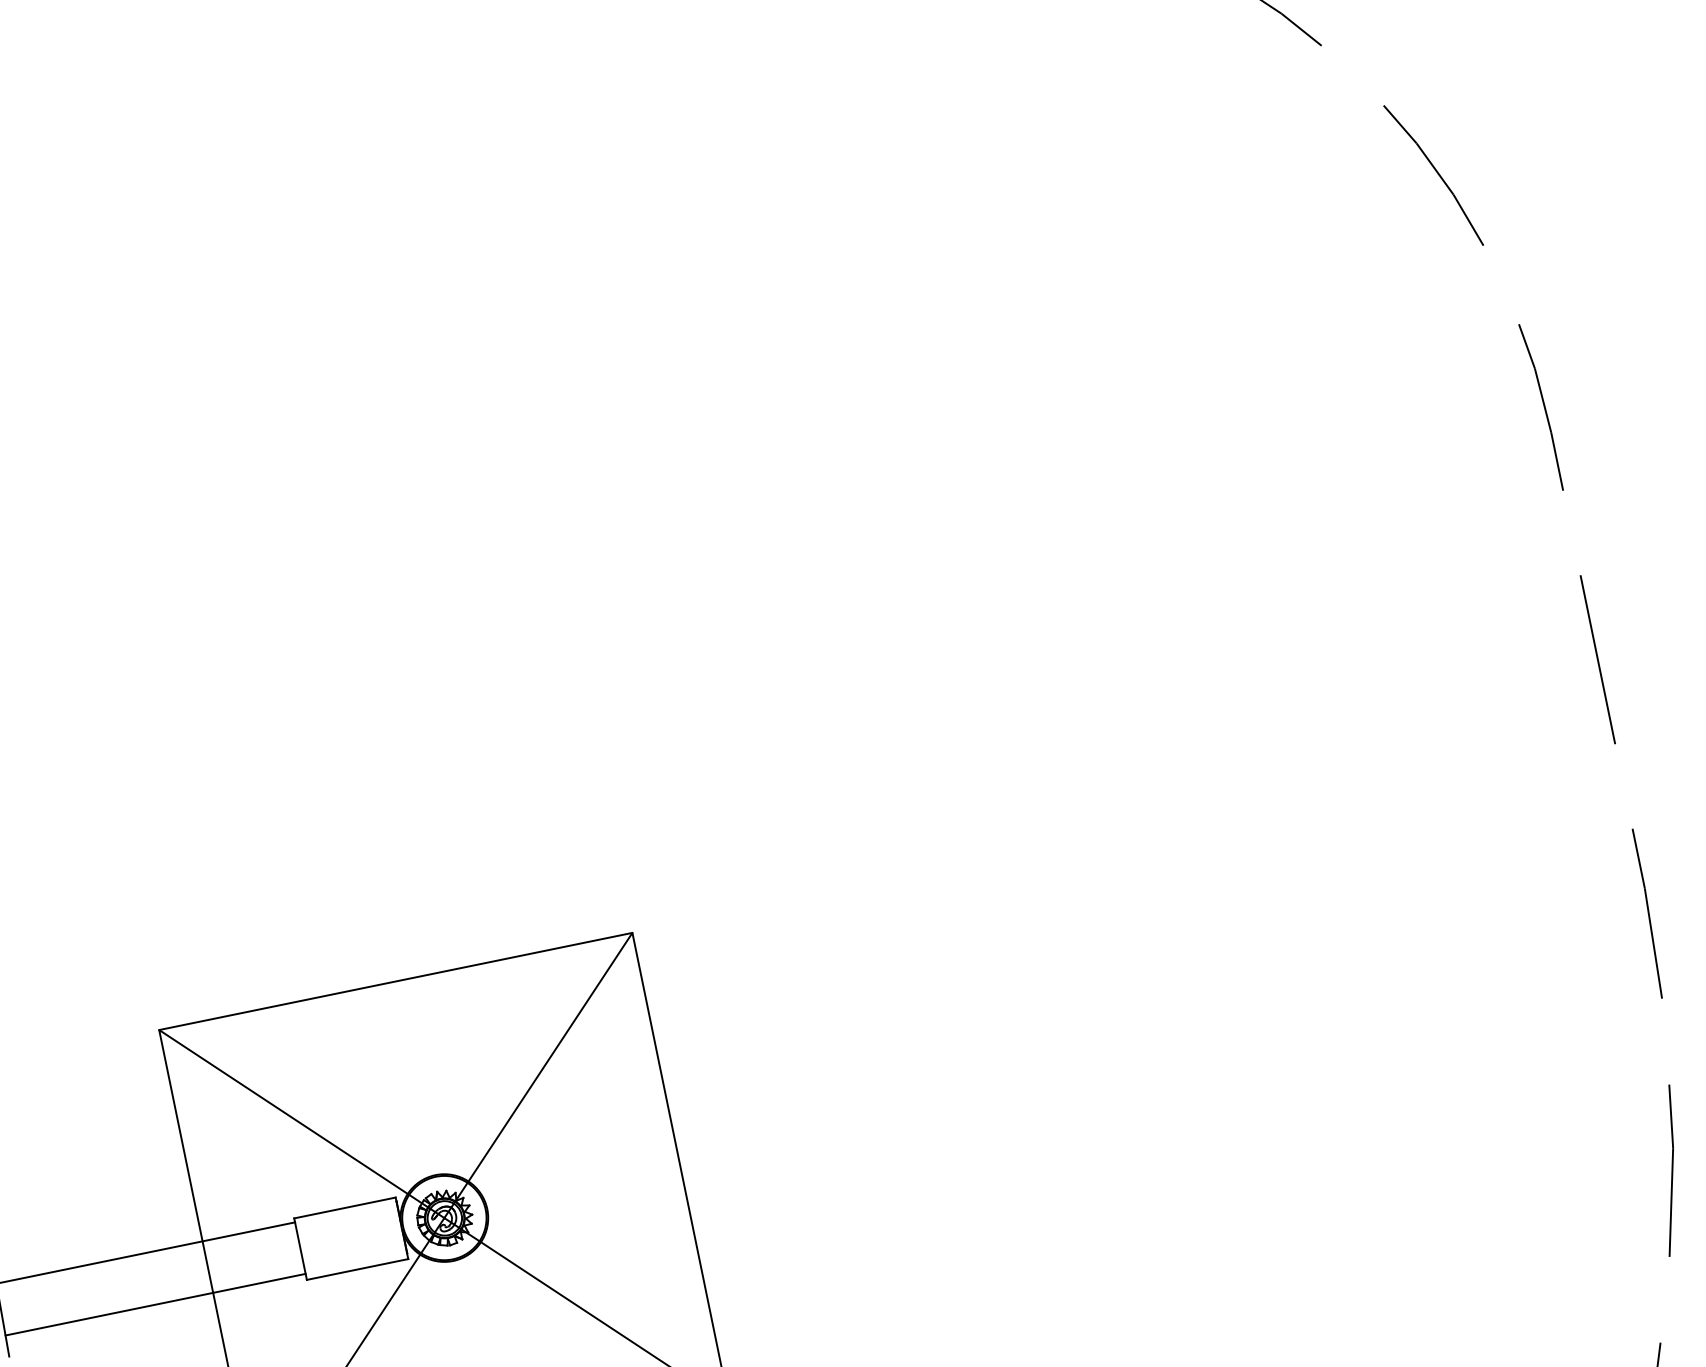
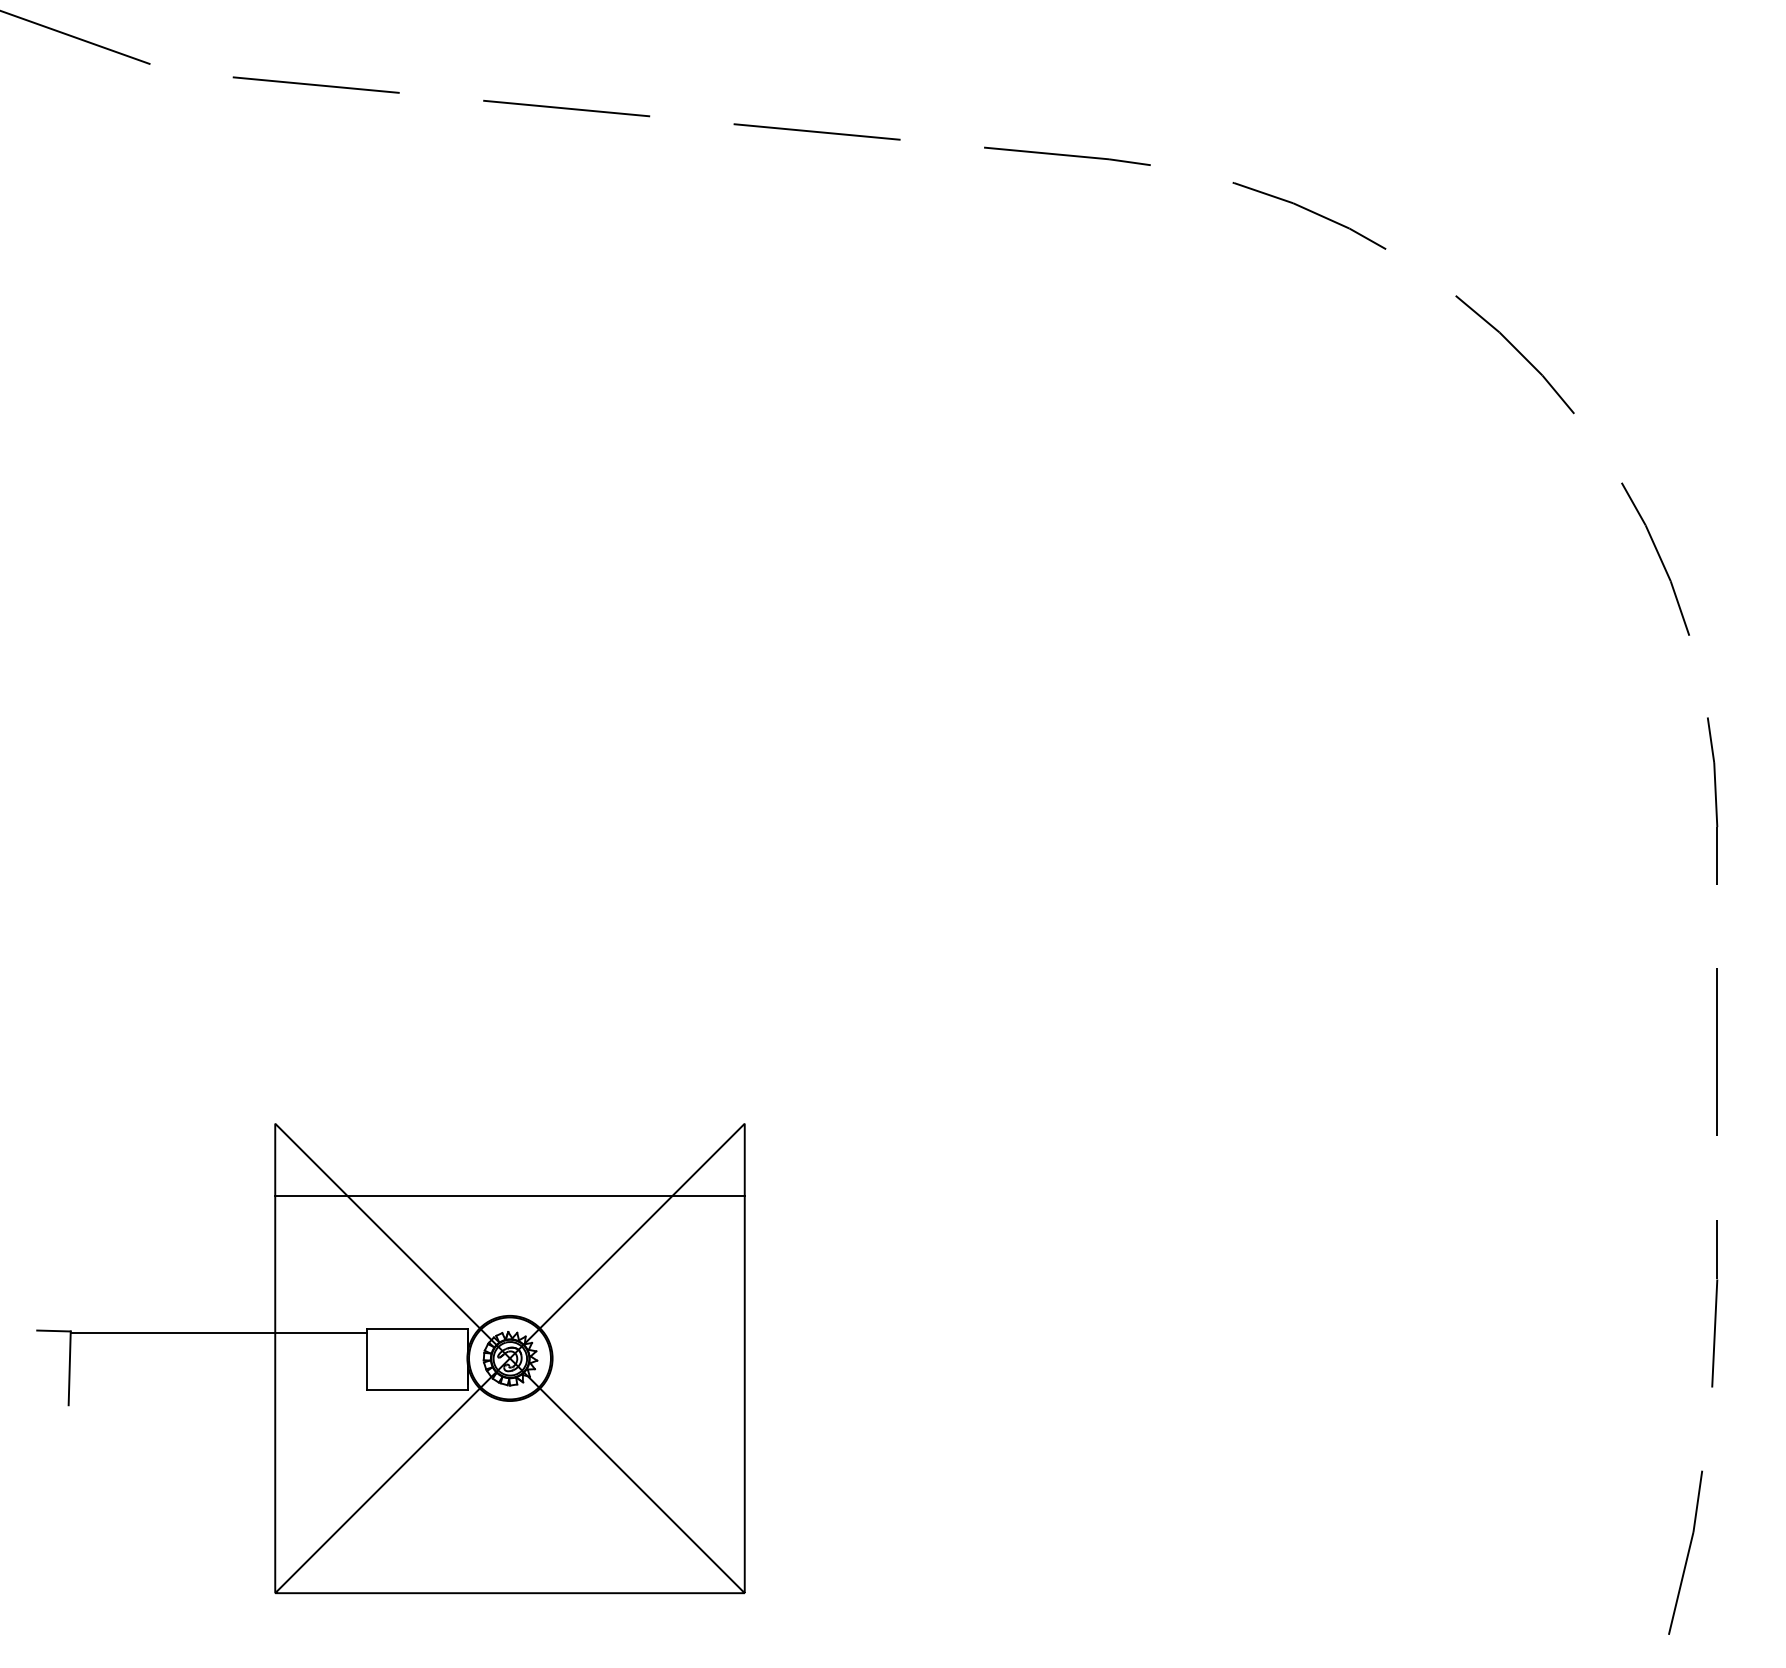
line: (395, 981) -> (509, 1195), moved
line: (155, 1304) -> (218, 1384), removed

